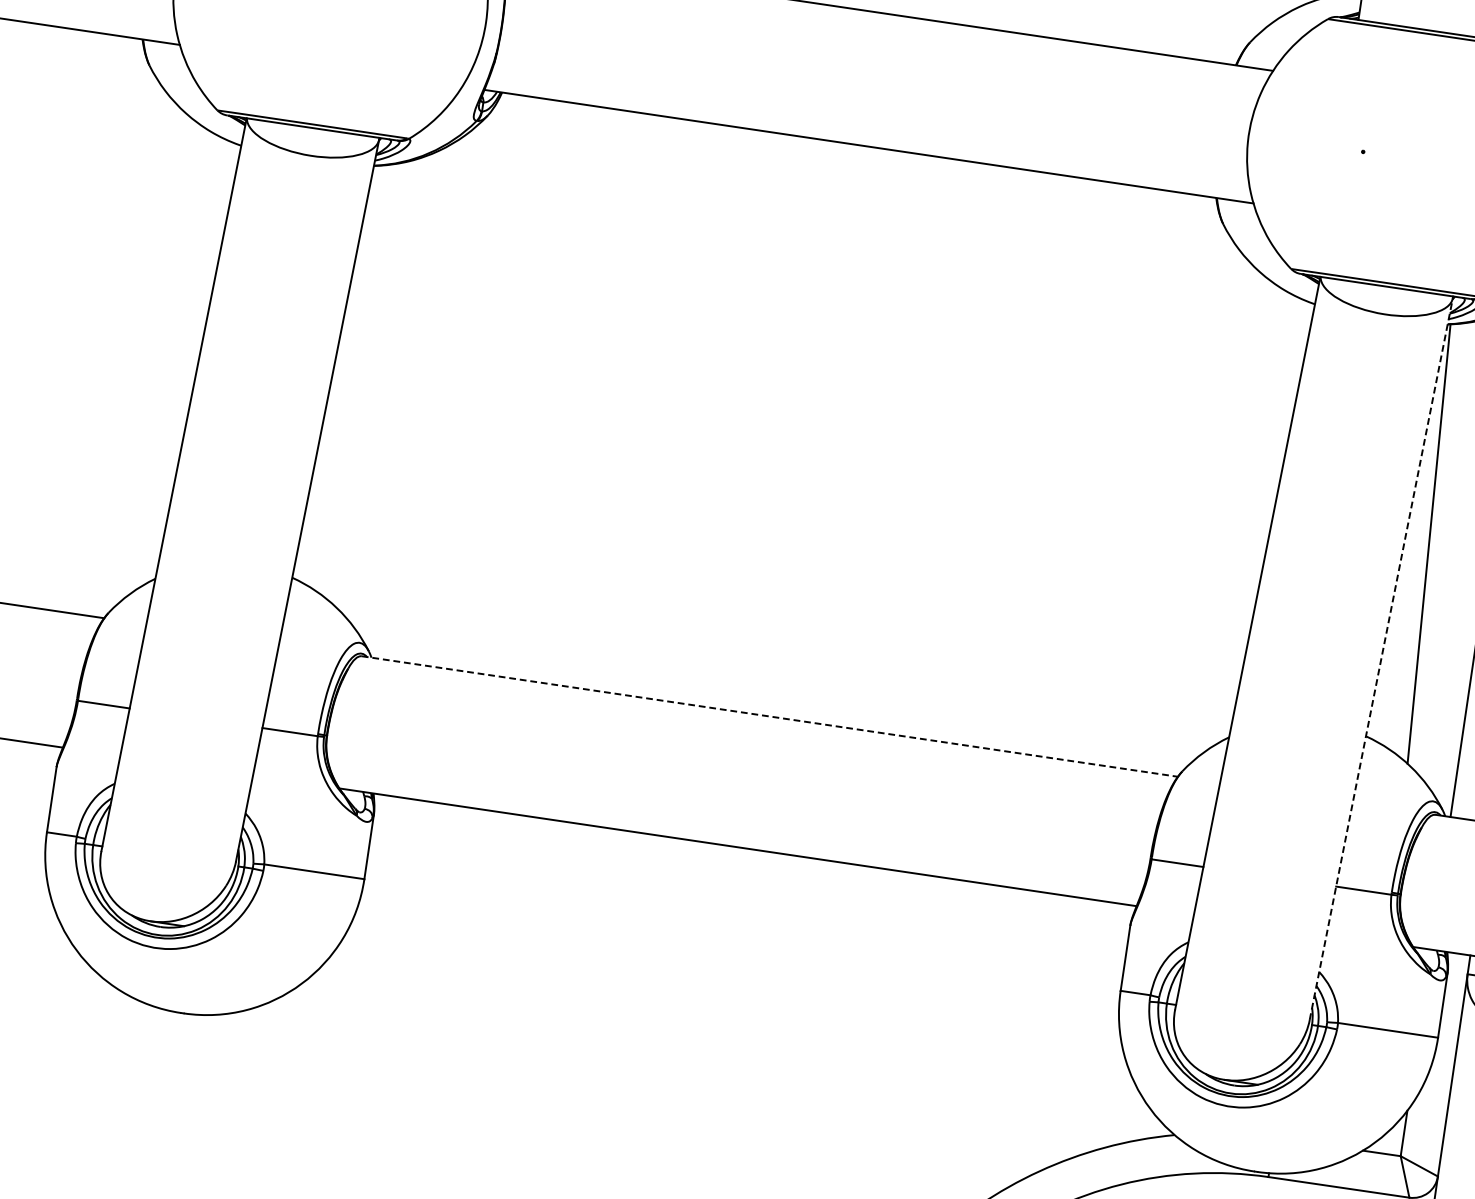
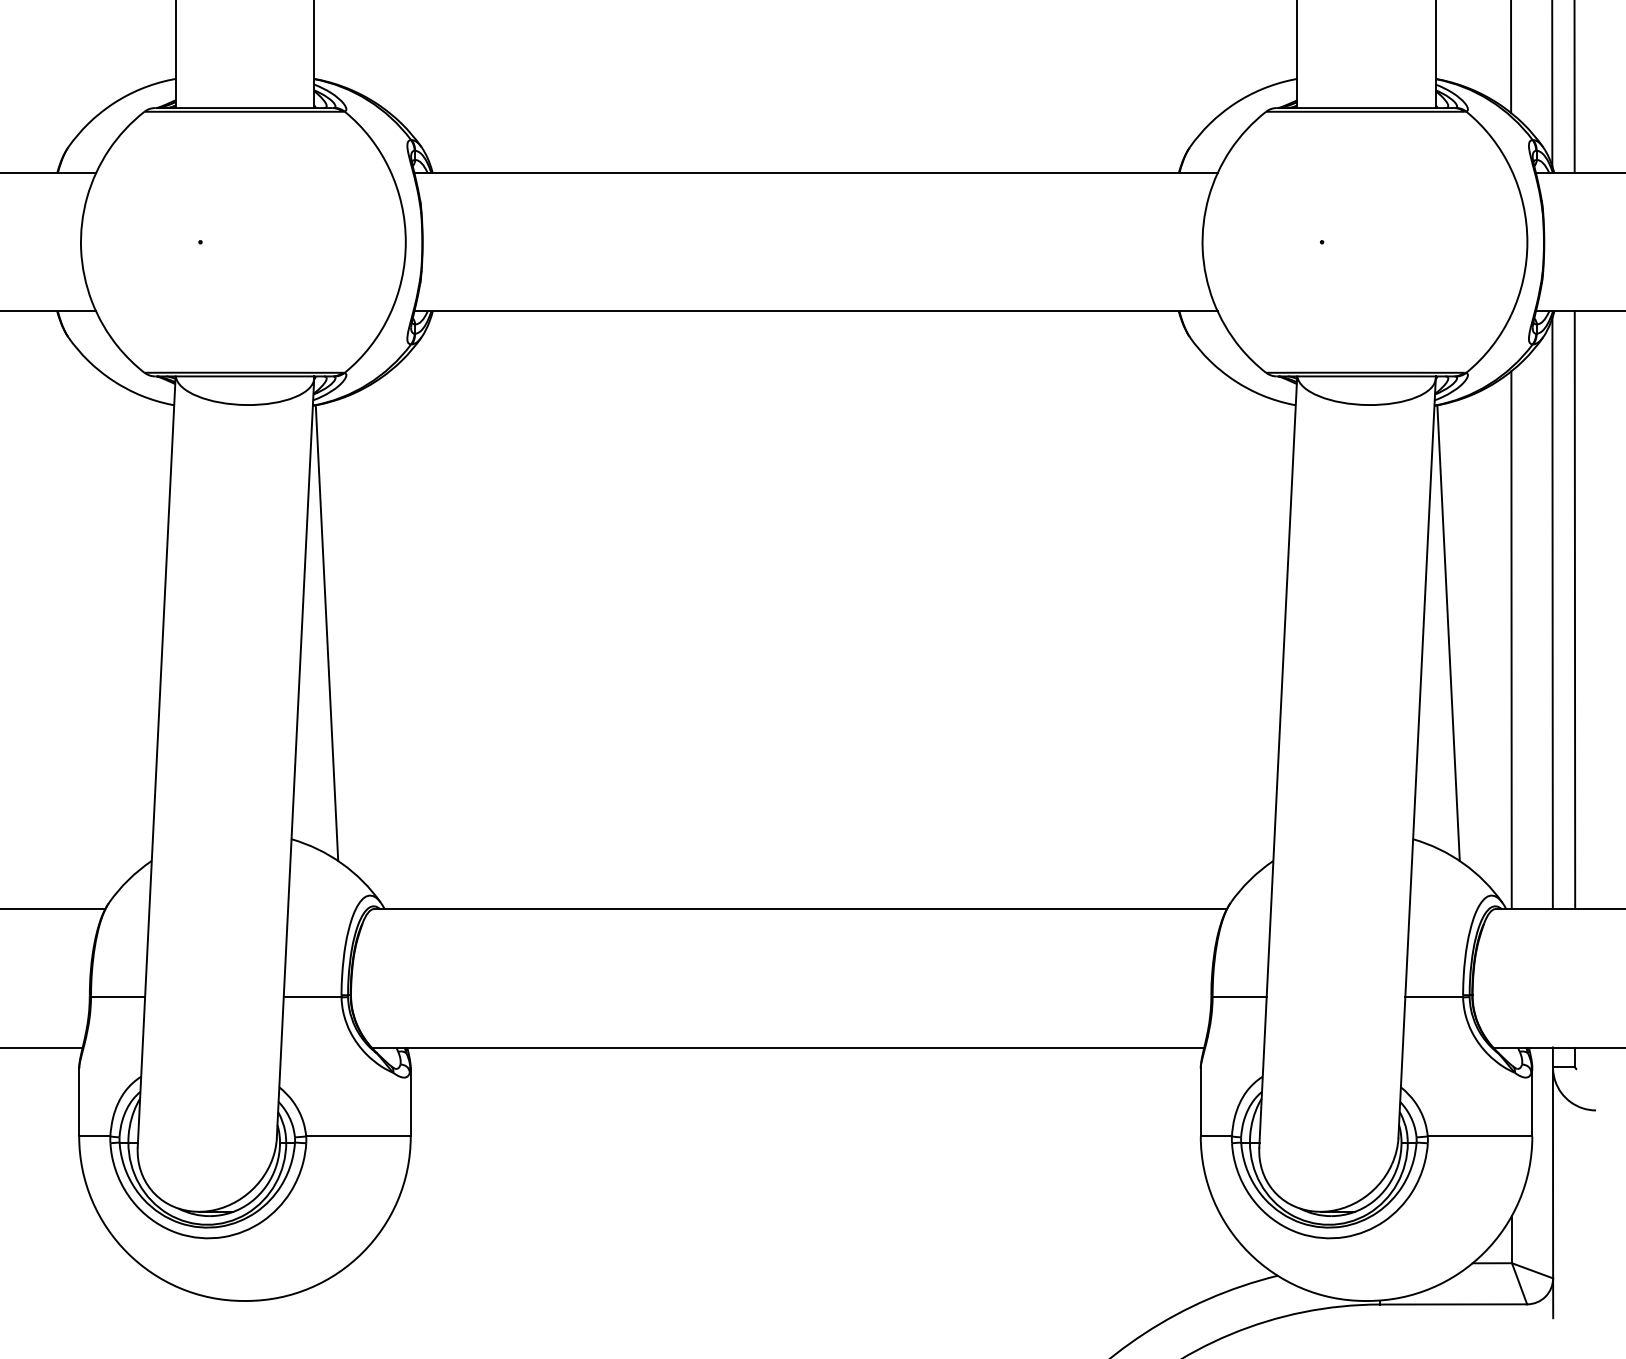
line: (354, 384) -> (326, 632), added
line: (1381, 658) -> (1417, 757), dashed -> solid
line: (770, 716) -> (801, 908), dashed -> solid

